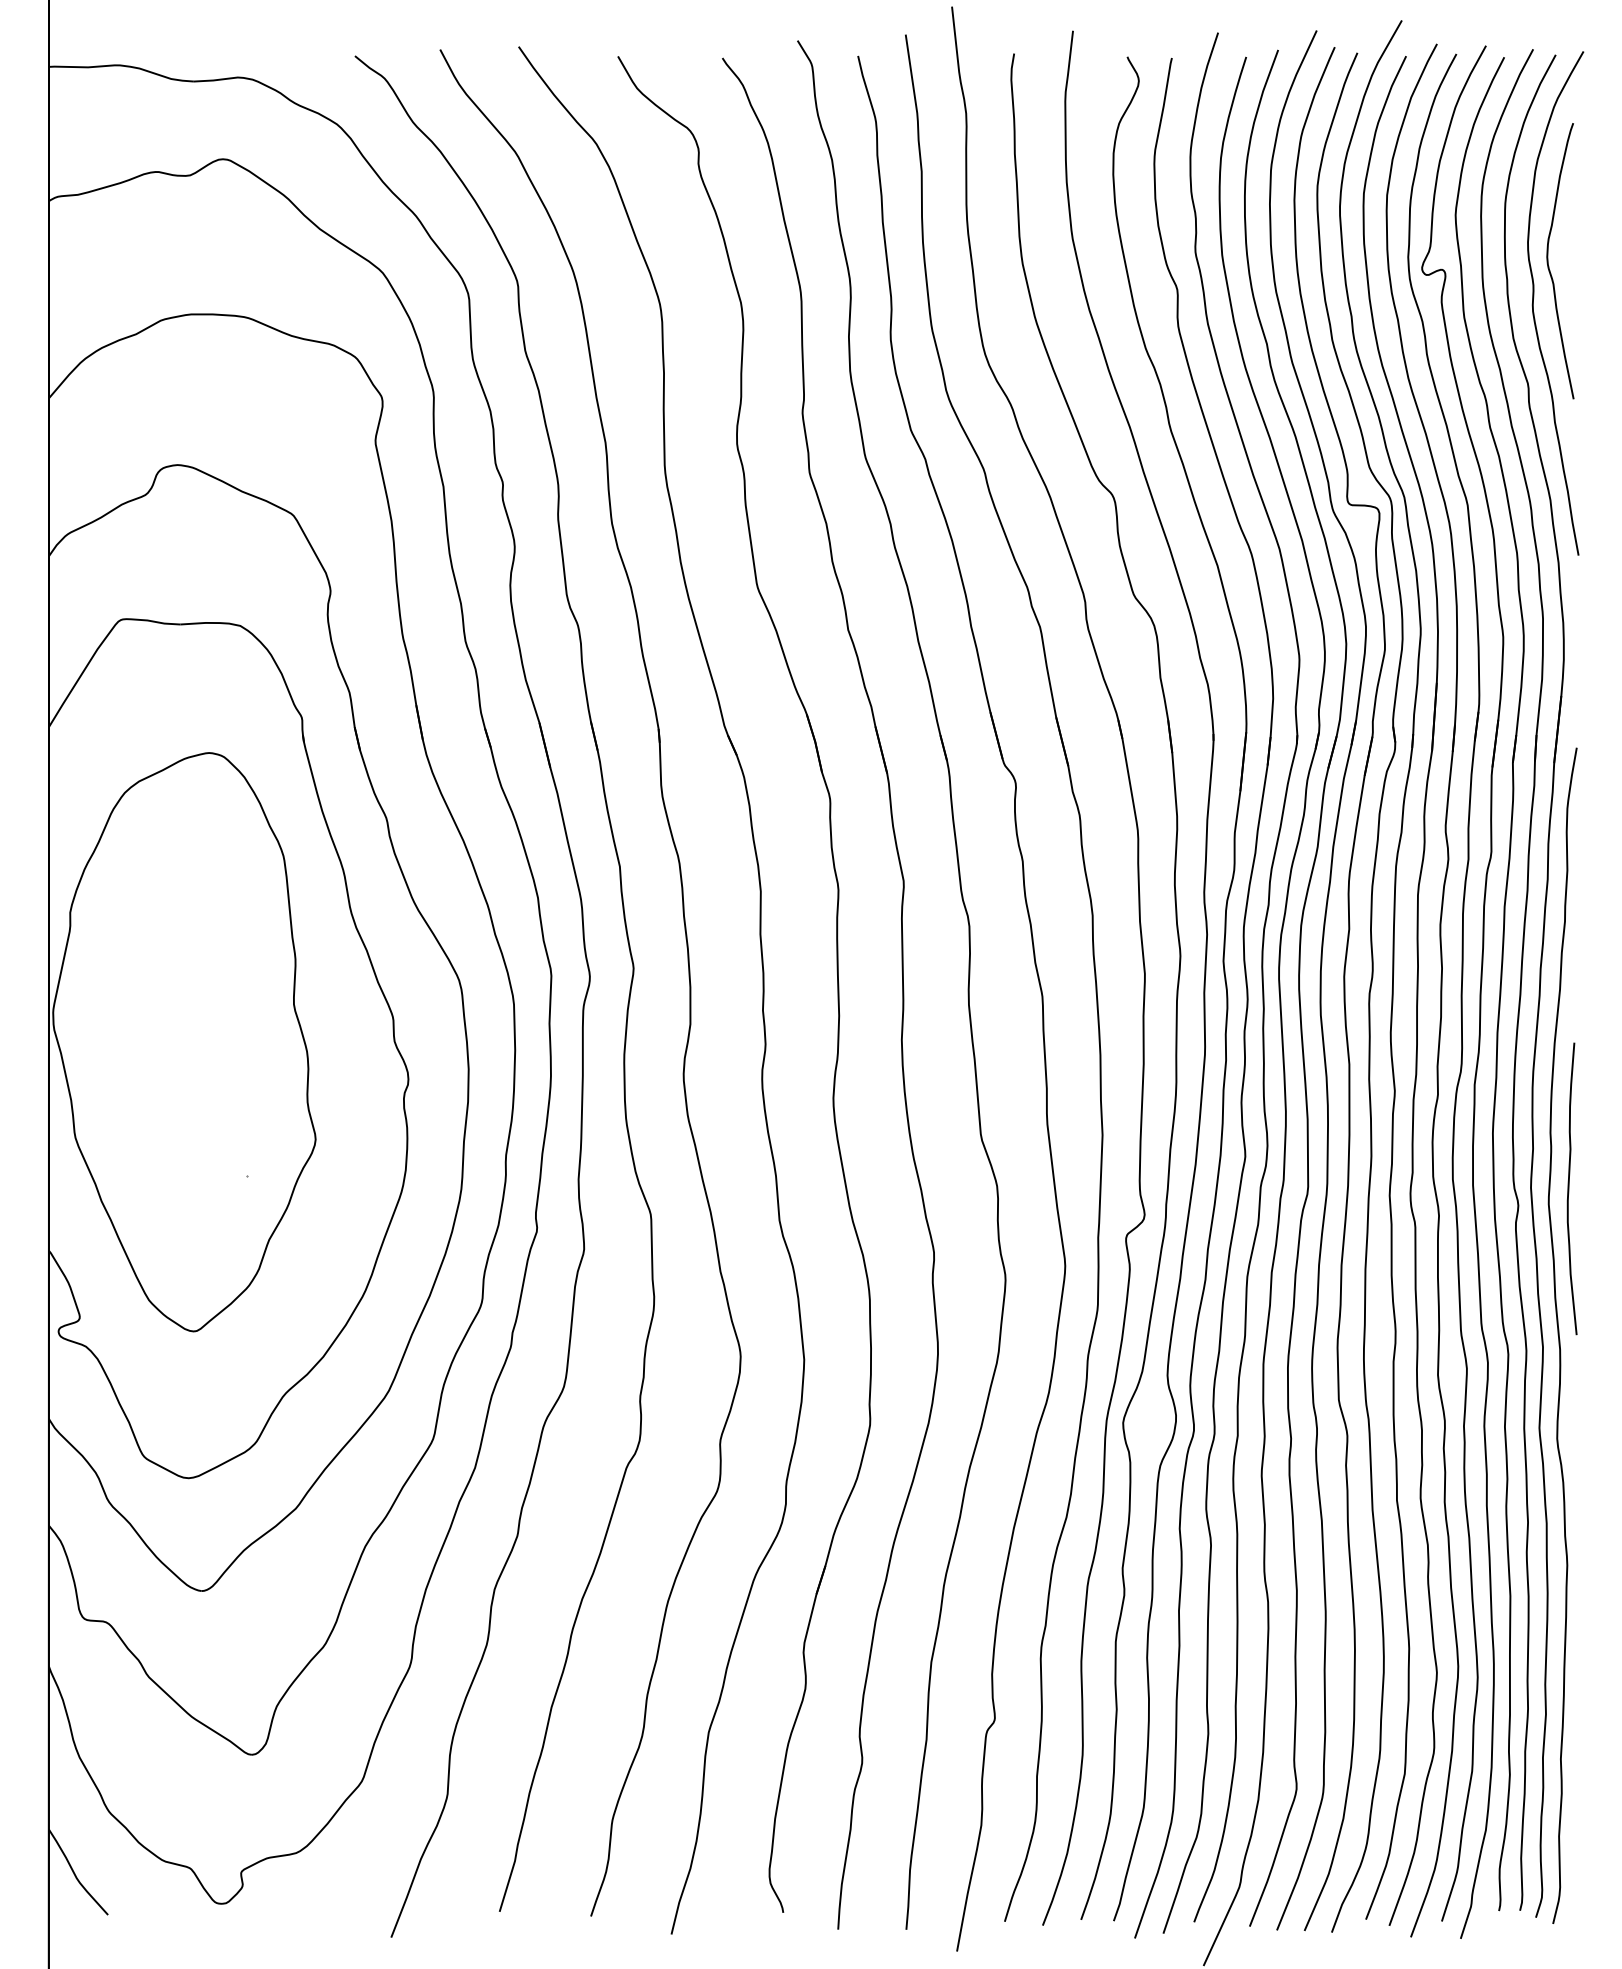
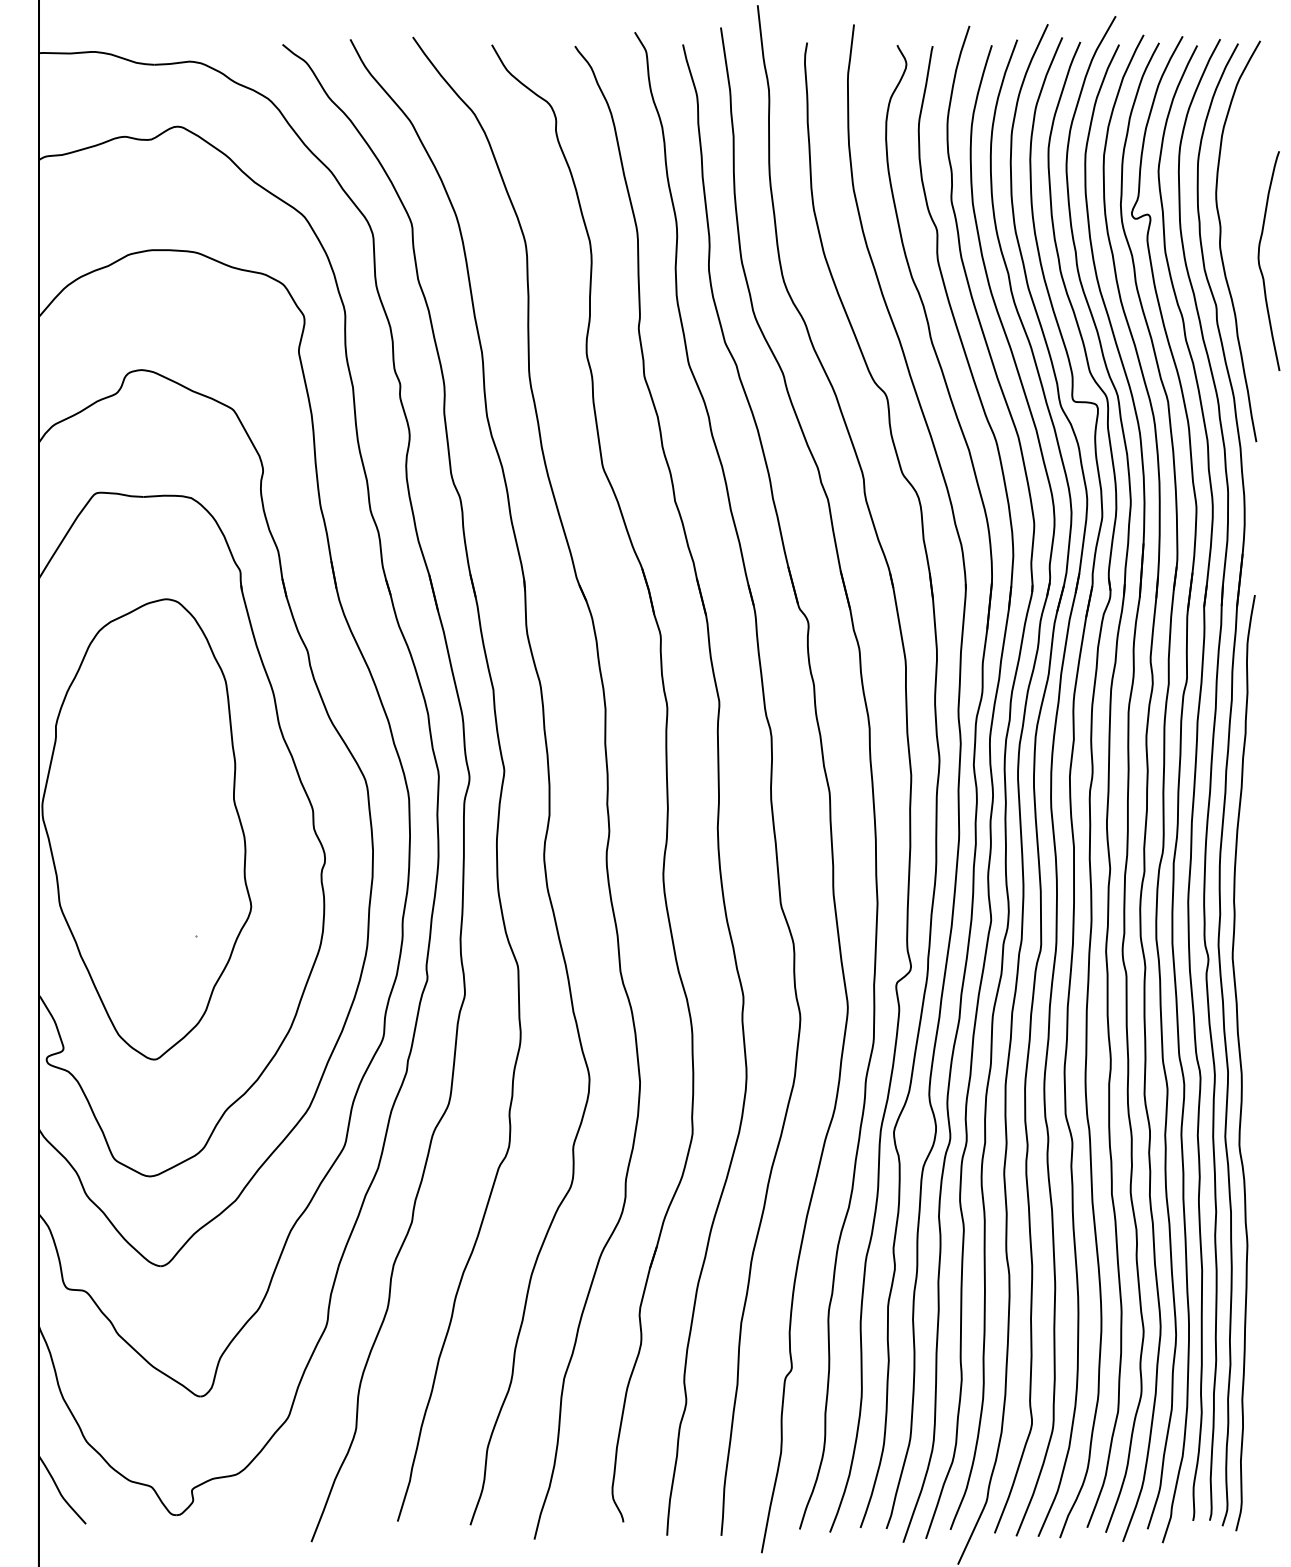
curve: (1548, 261) -> (1259, 261), moved
curve: (1569, 1188) -> (1249, 945), removed

